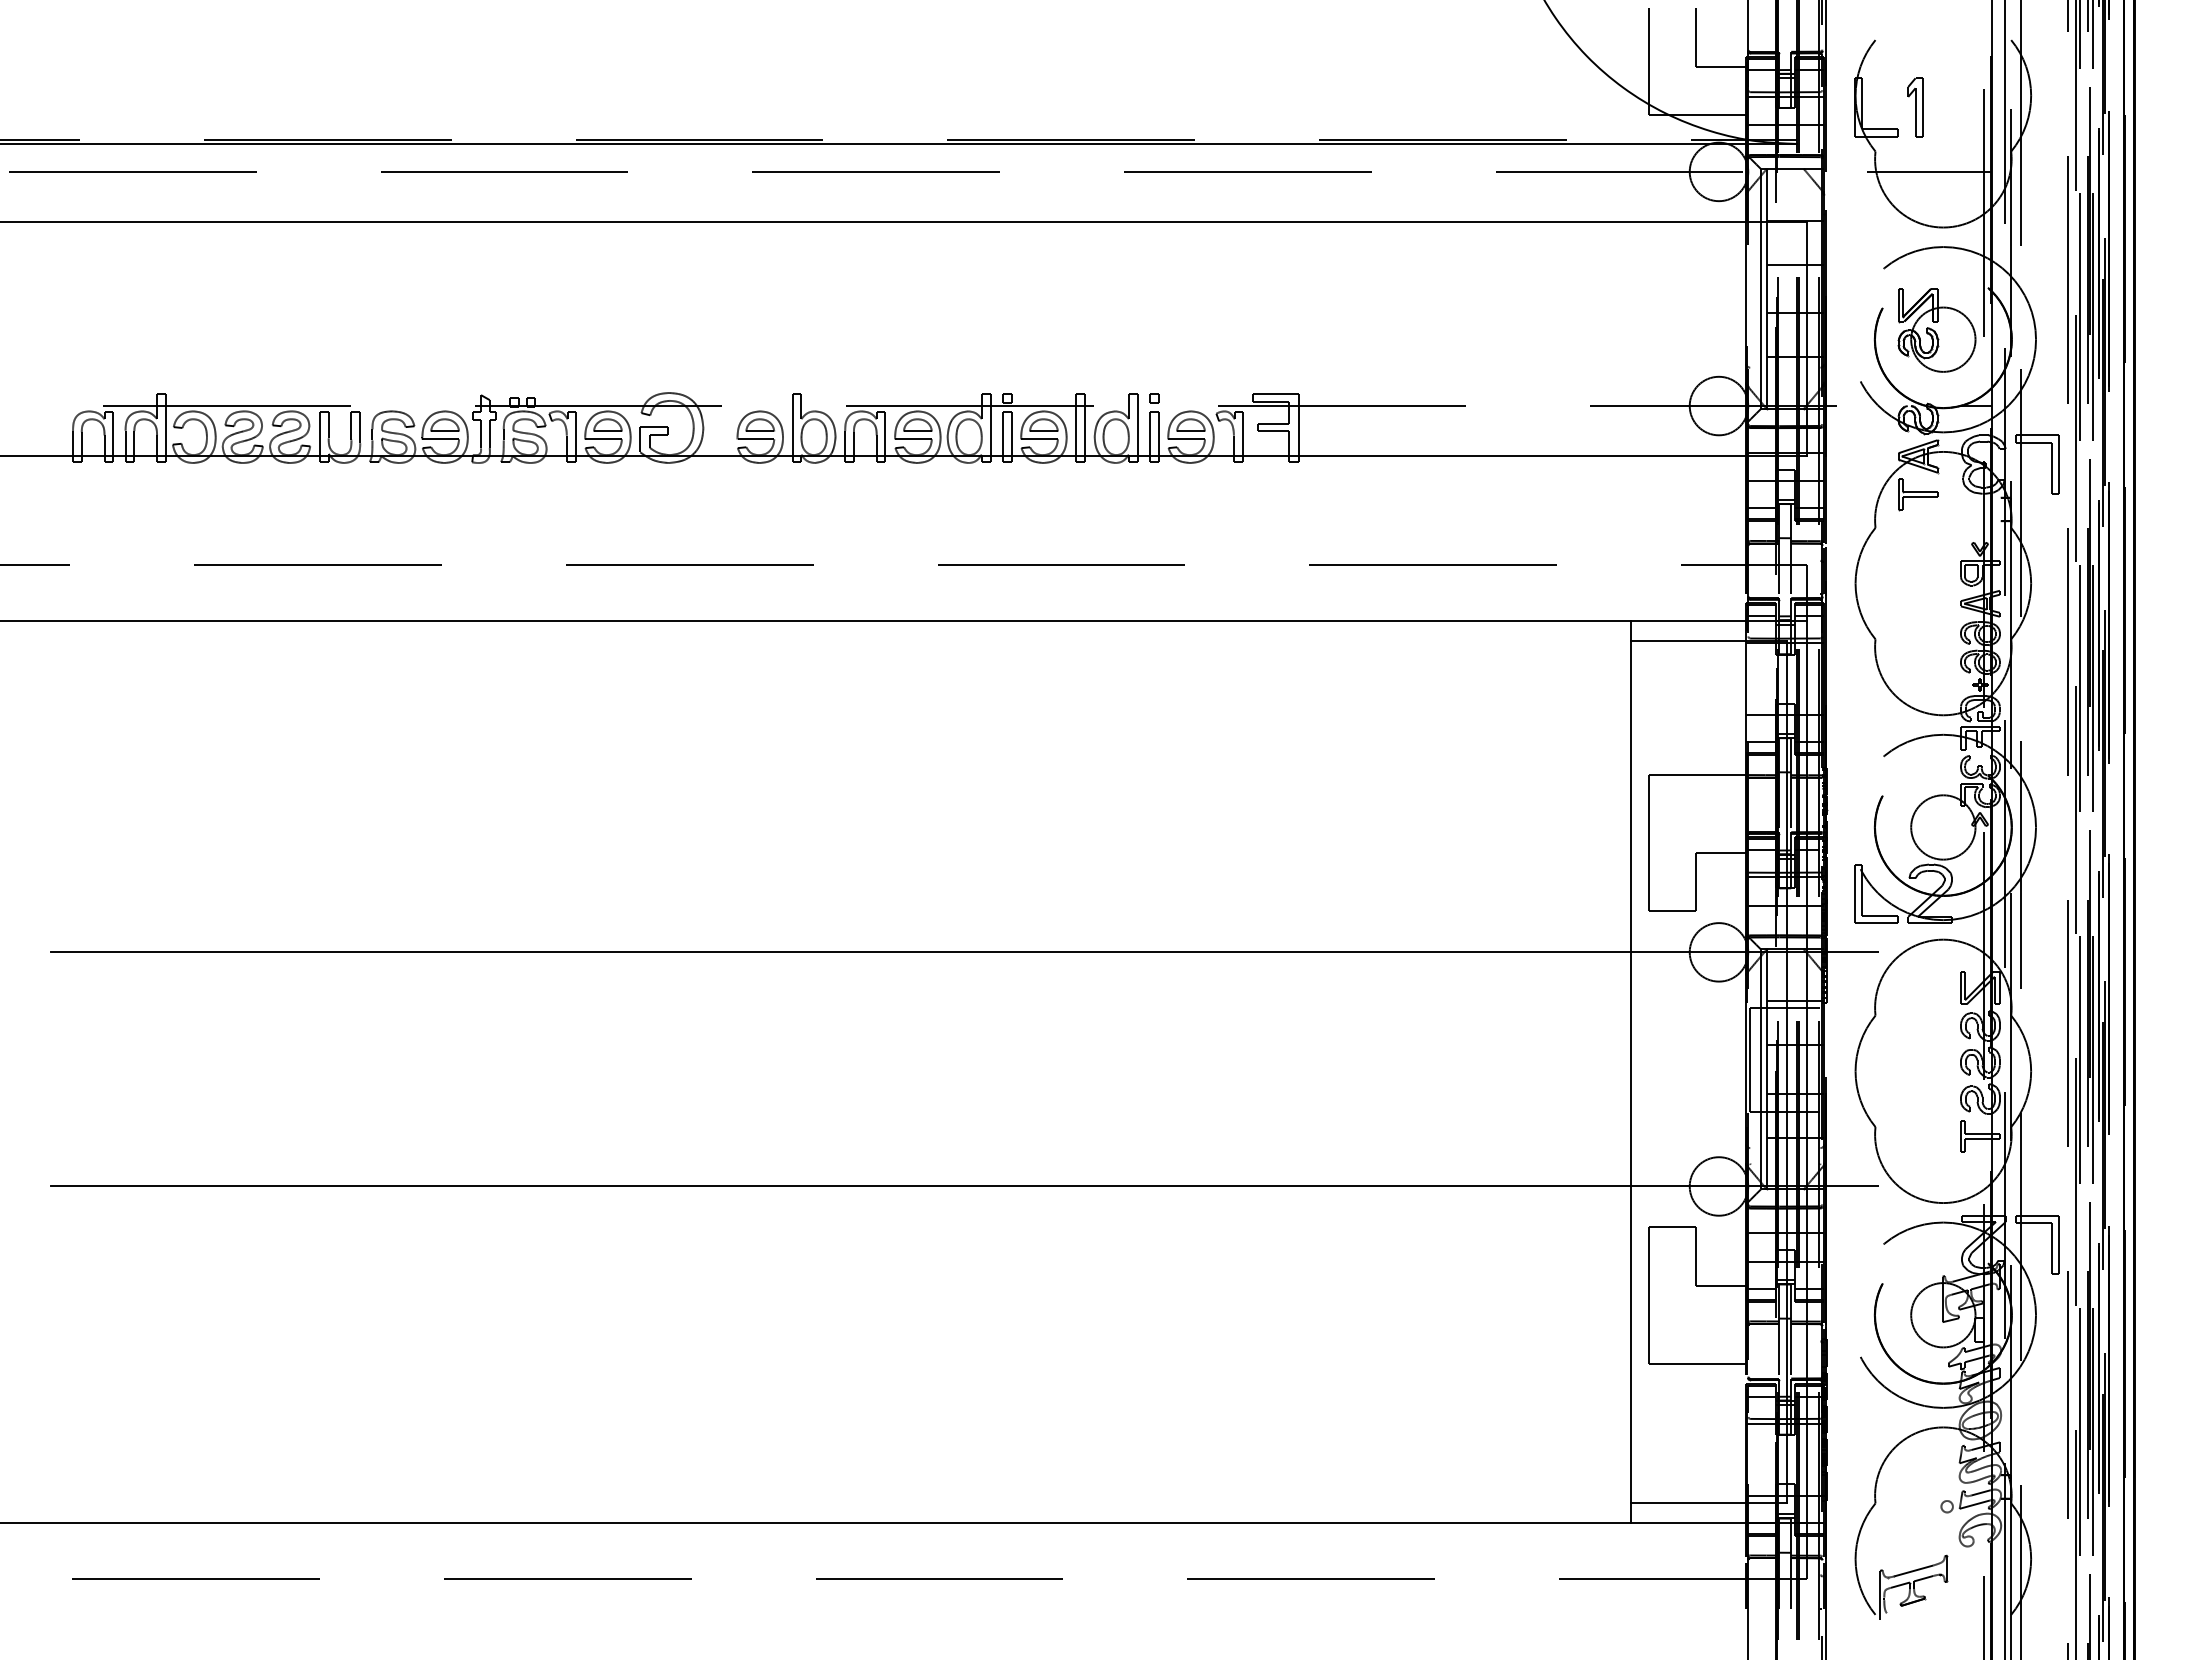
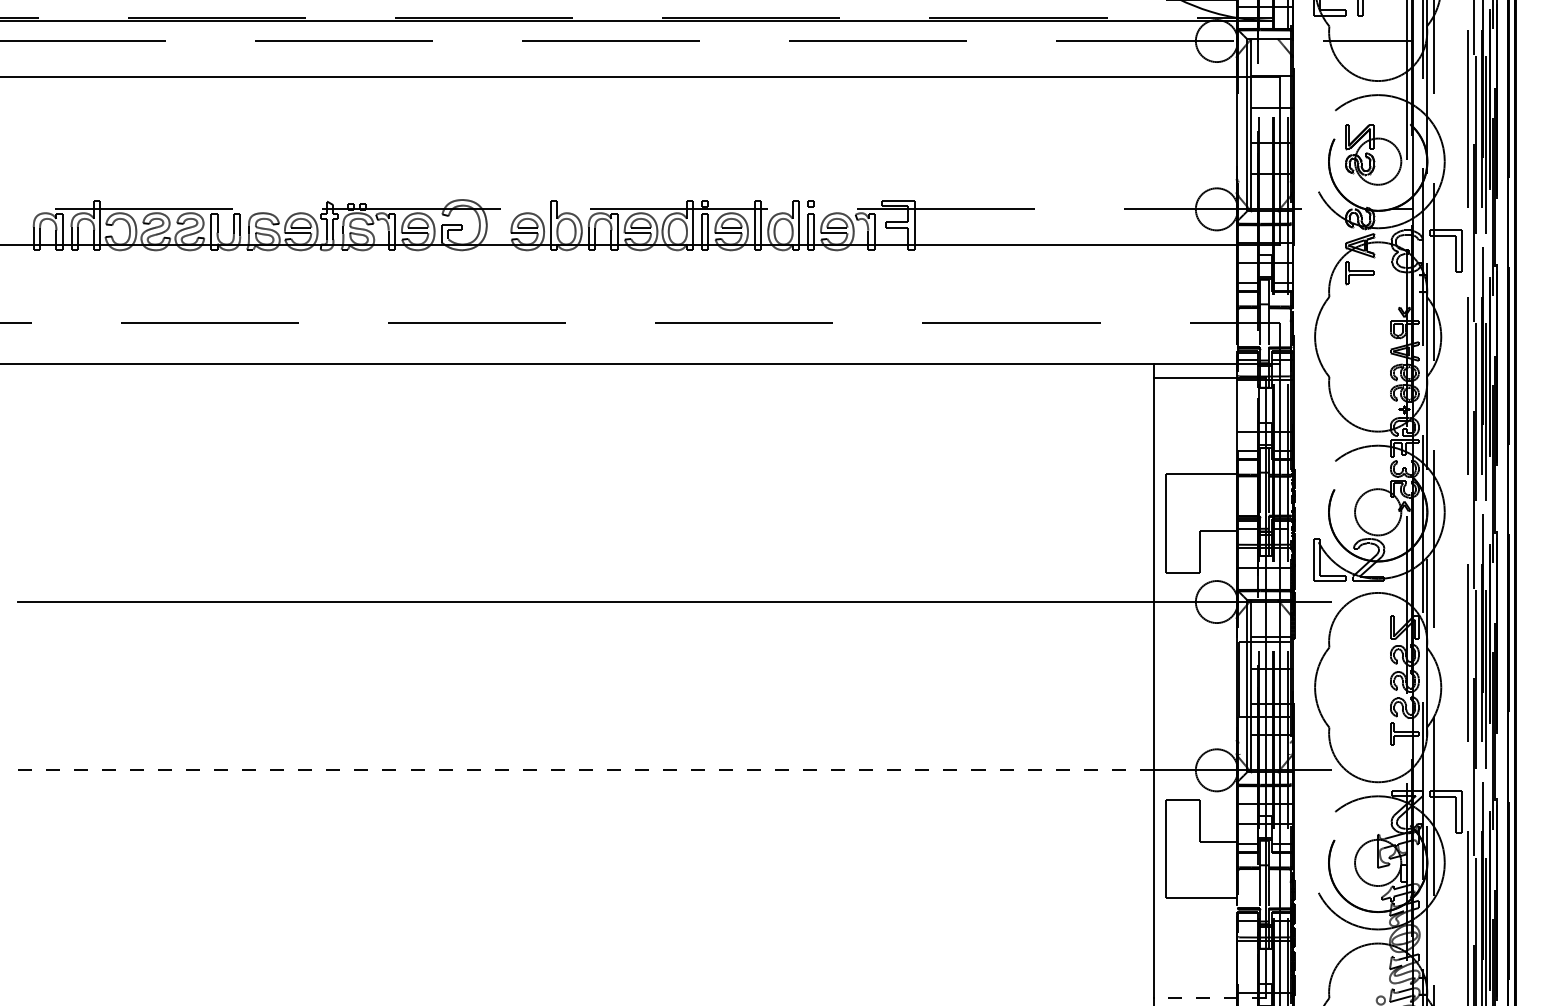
line: (841, 1186) -> (586, 770), solid -> dashed
line: (1708, 1503) -> (1209, 998), solid -> dashed

